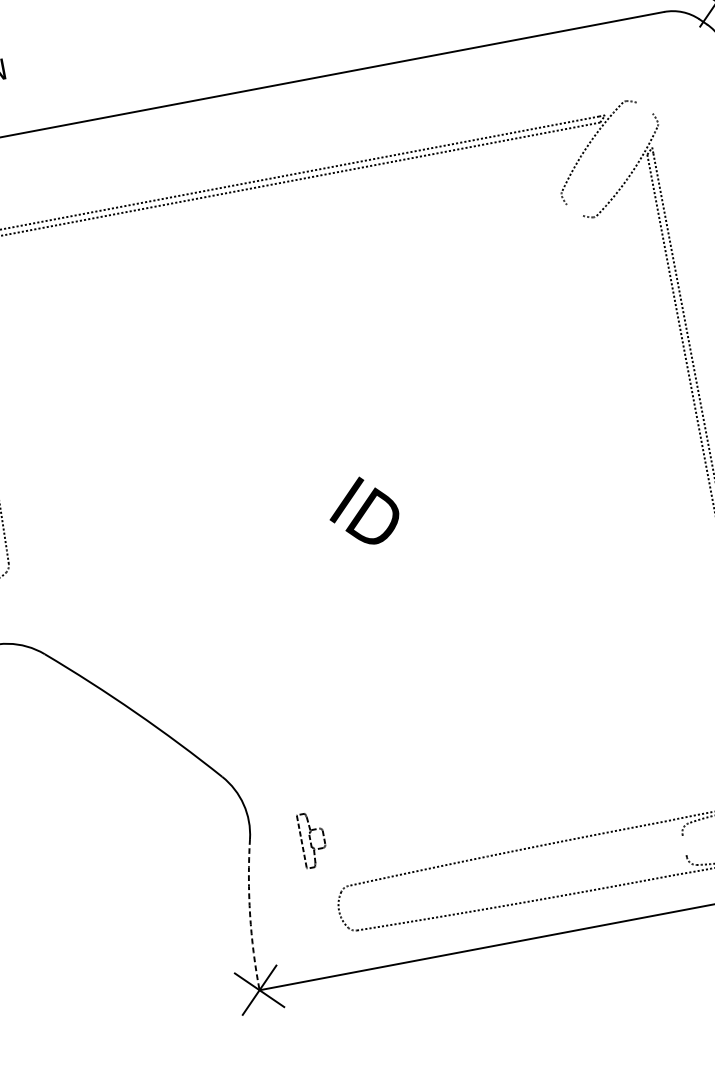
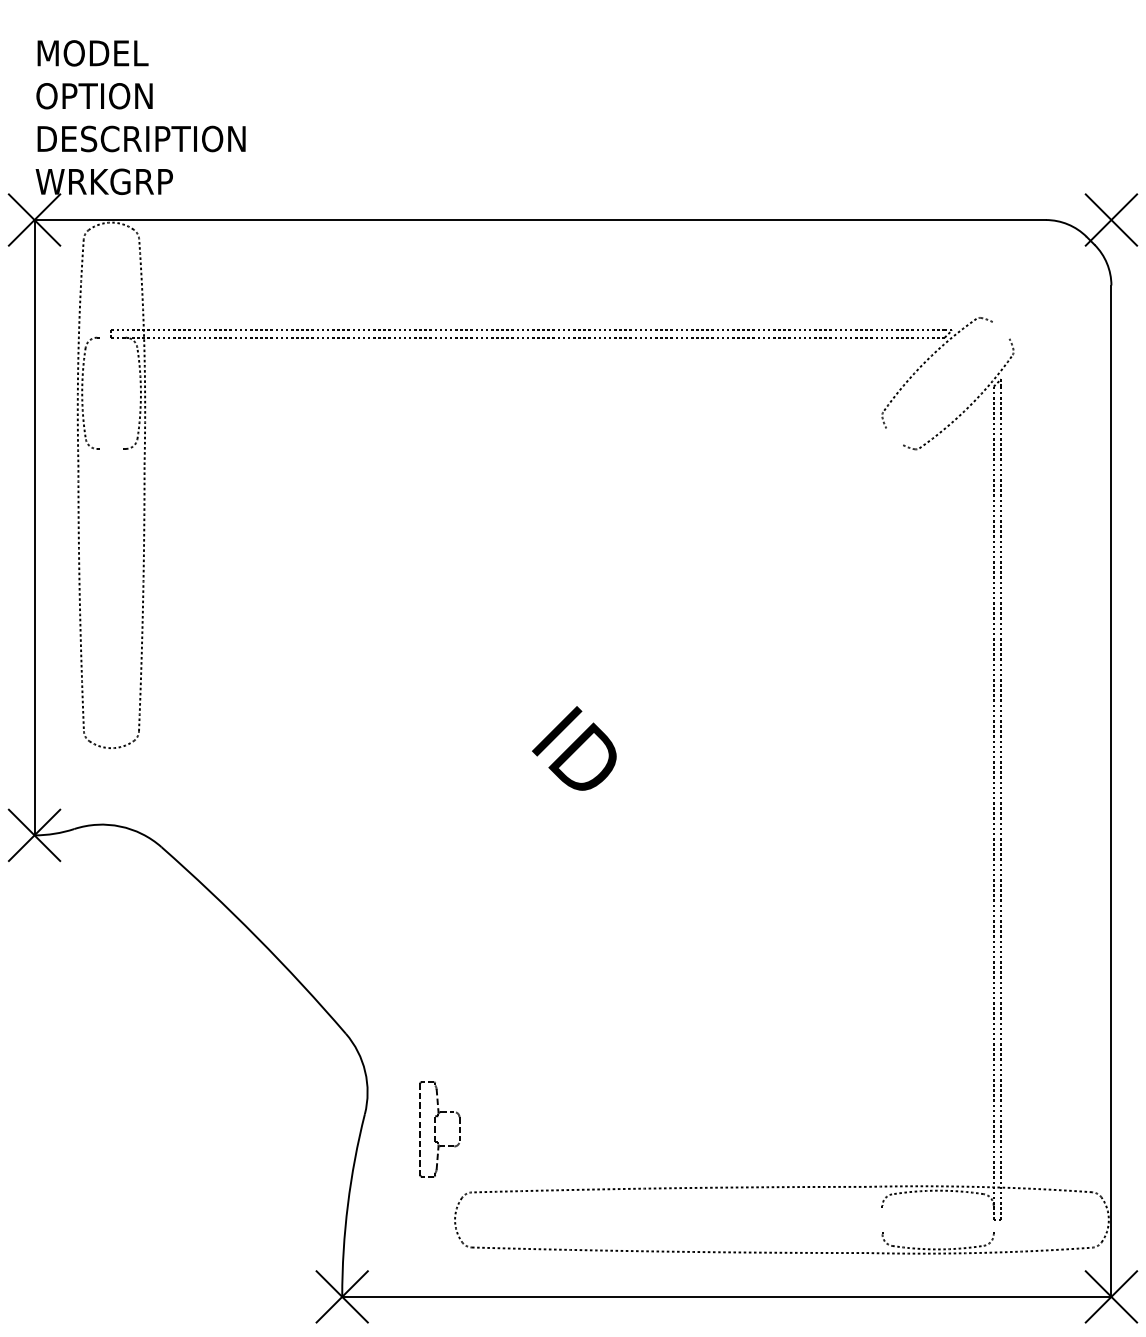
part: (312, 840) -> (439, 1129), size x1.43
arc: (249, 914) -> (347, 1204), dashed -> solid

